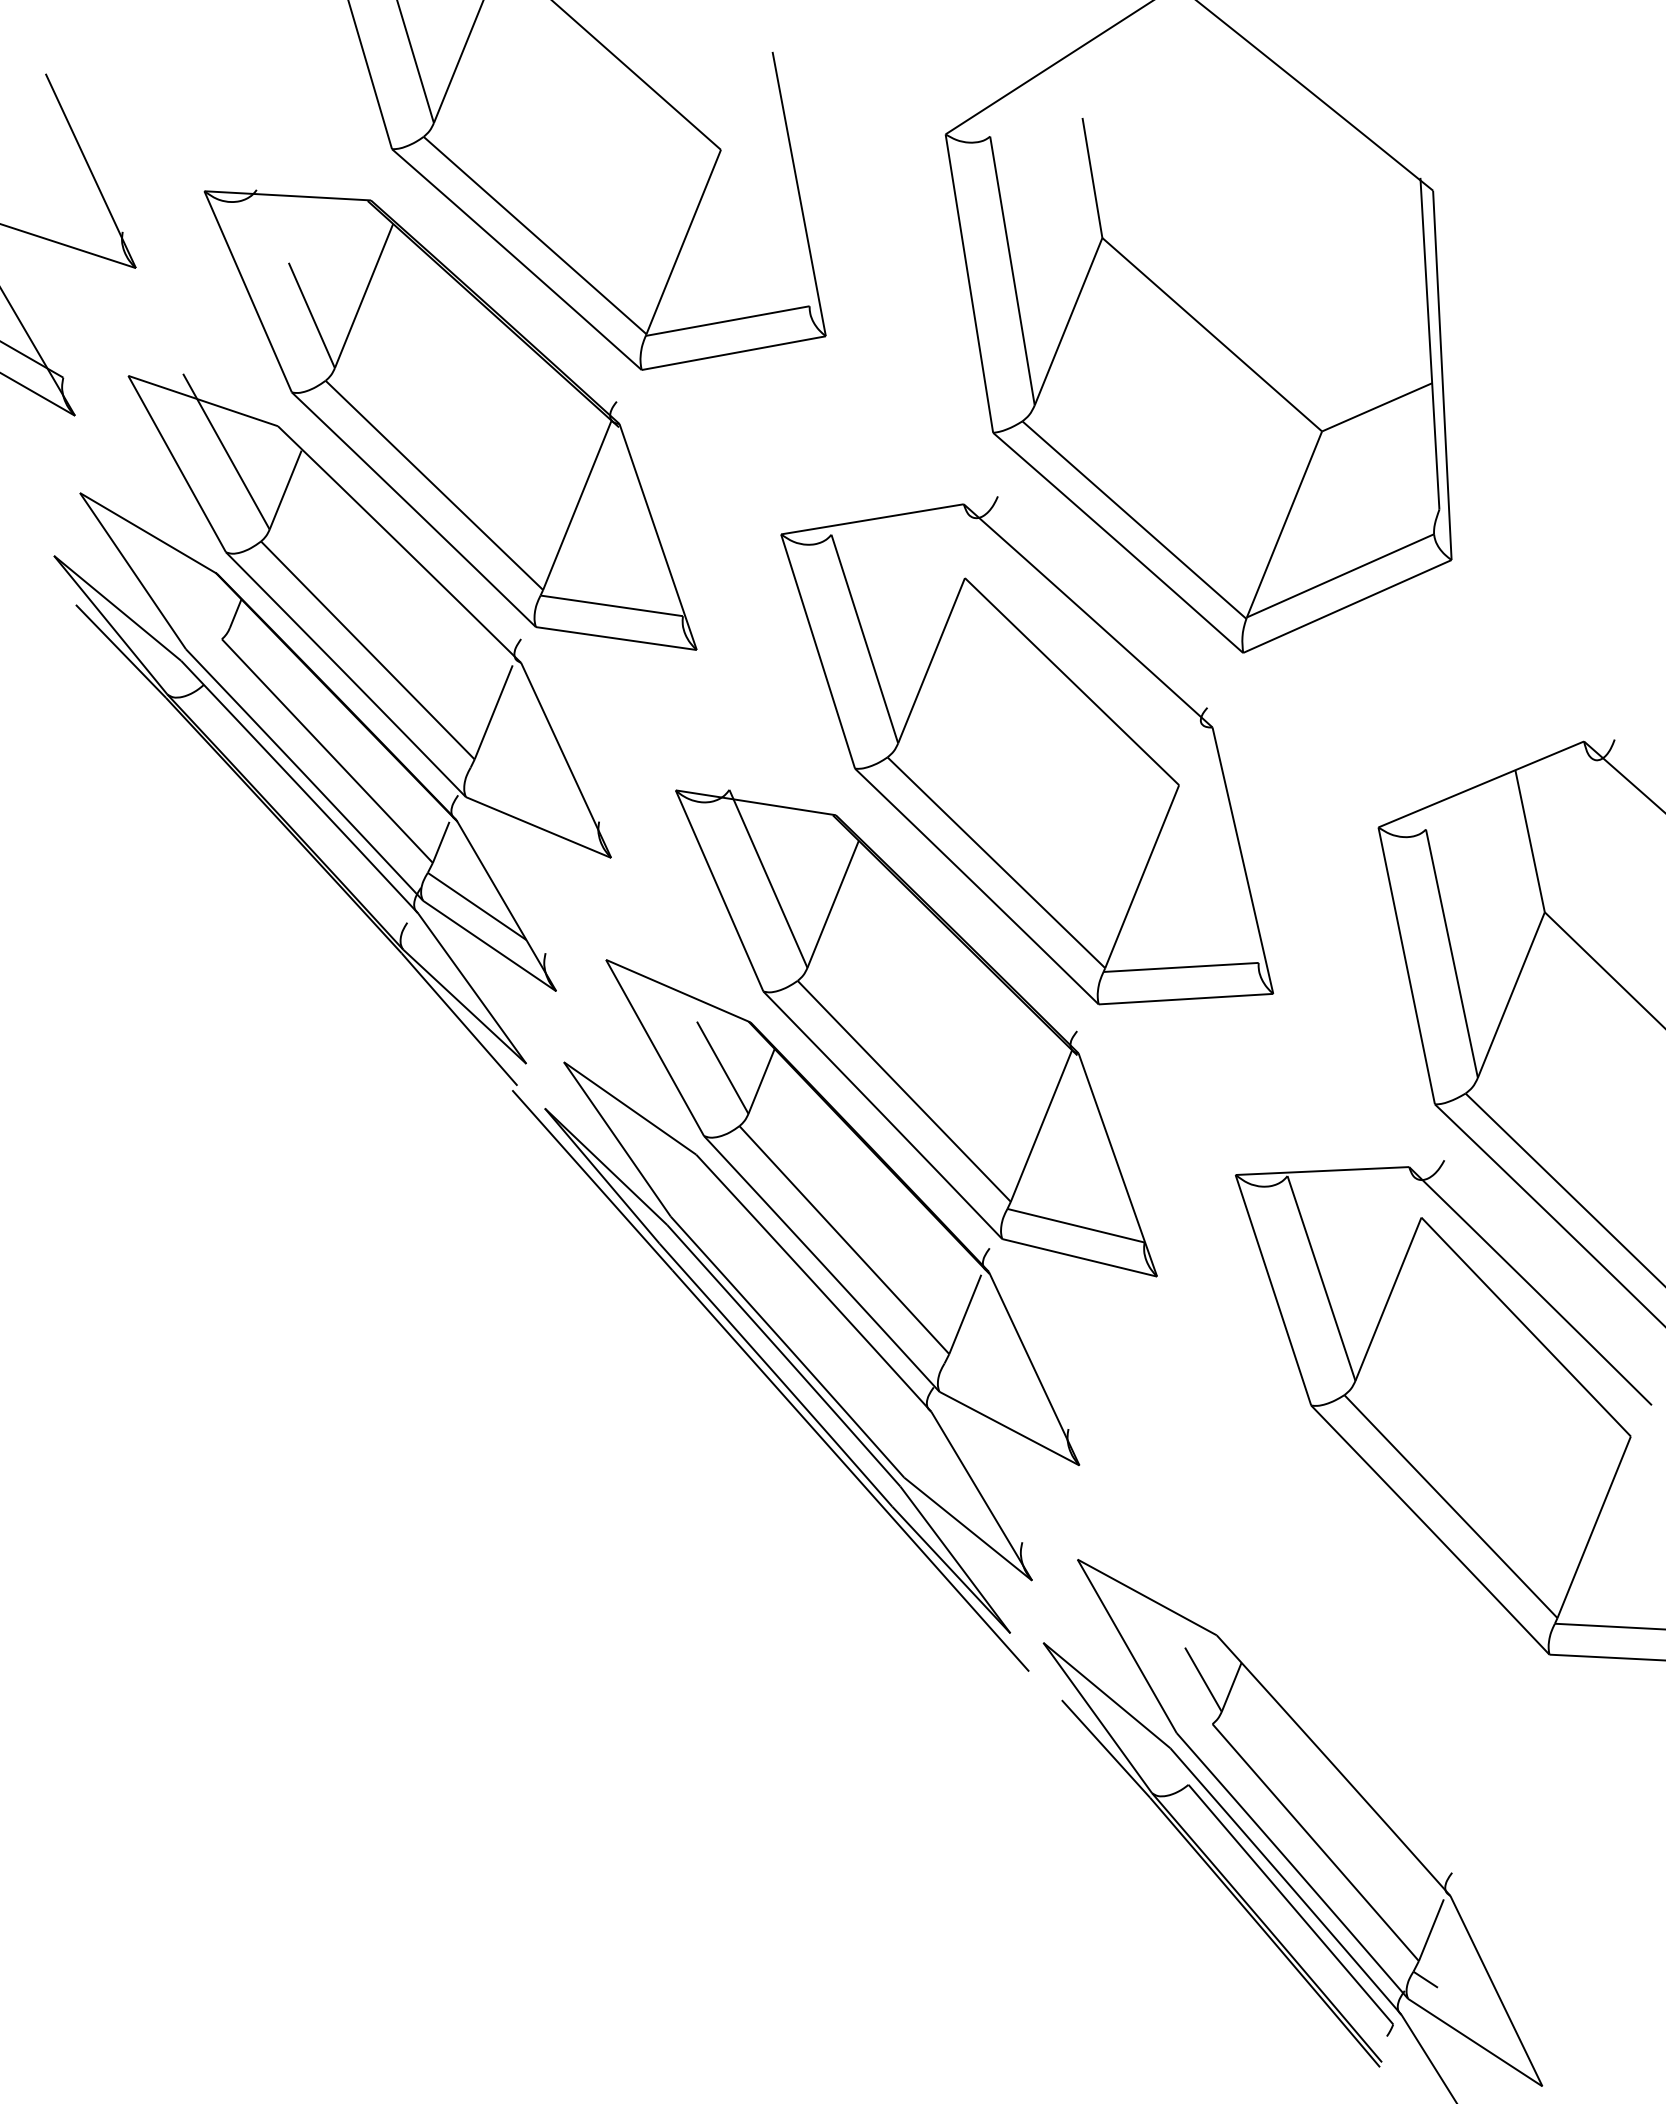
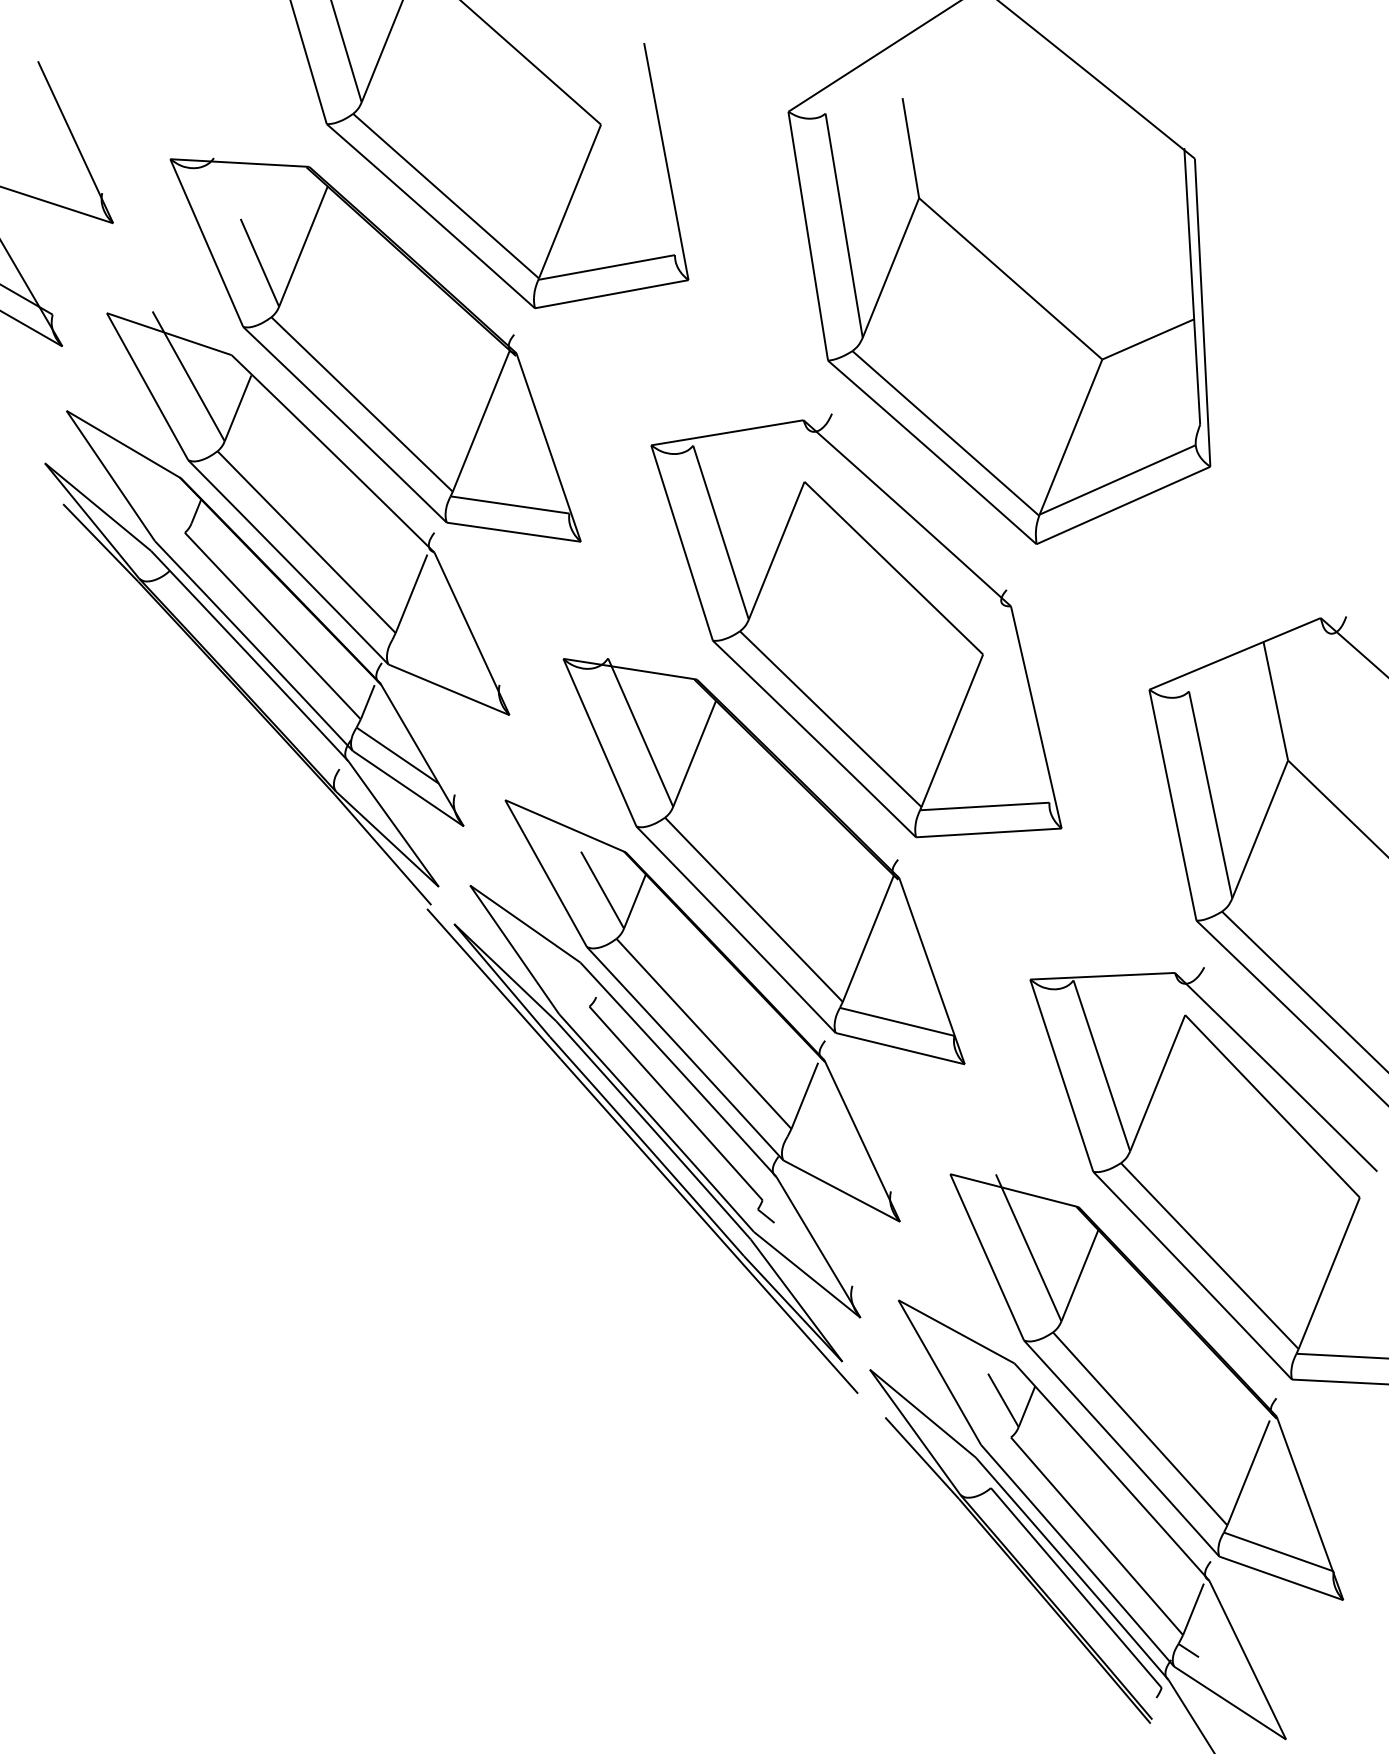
part: (817, 1331) -> (681, 1110), added
part: (1375, 1663) -> (1146, 1386), added

